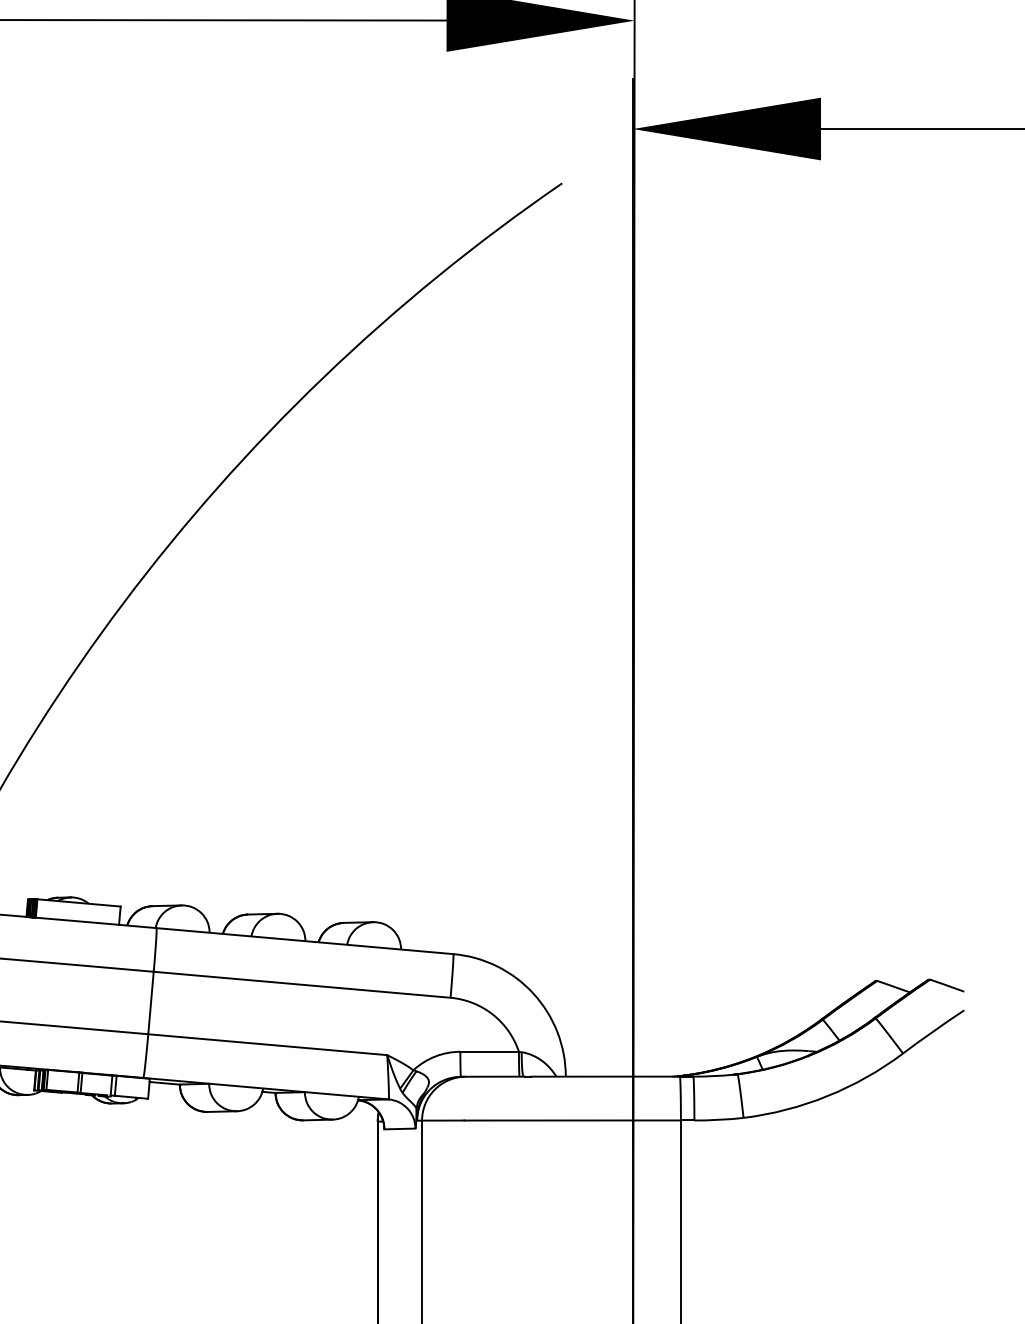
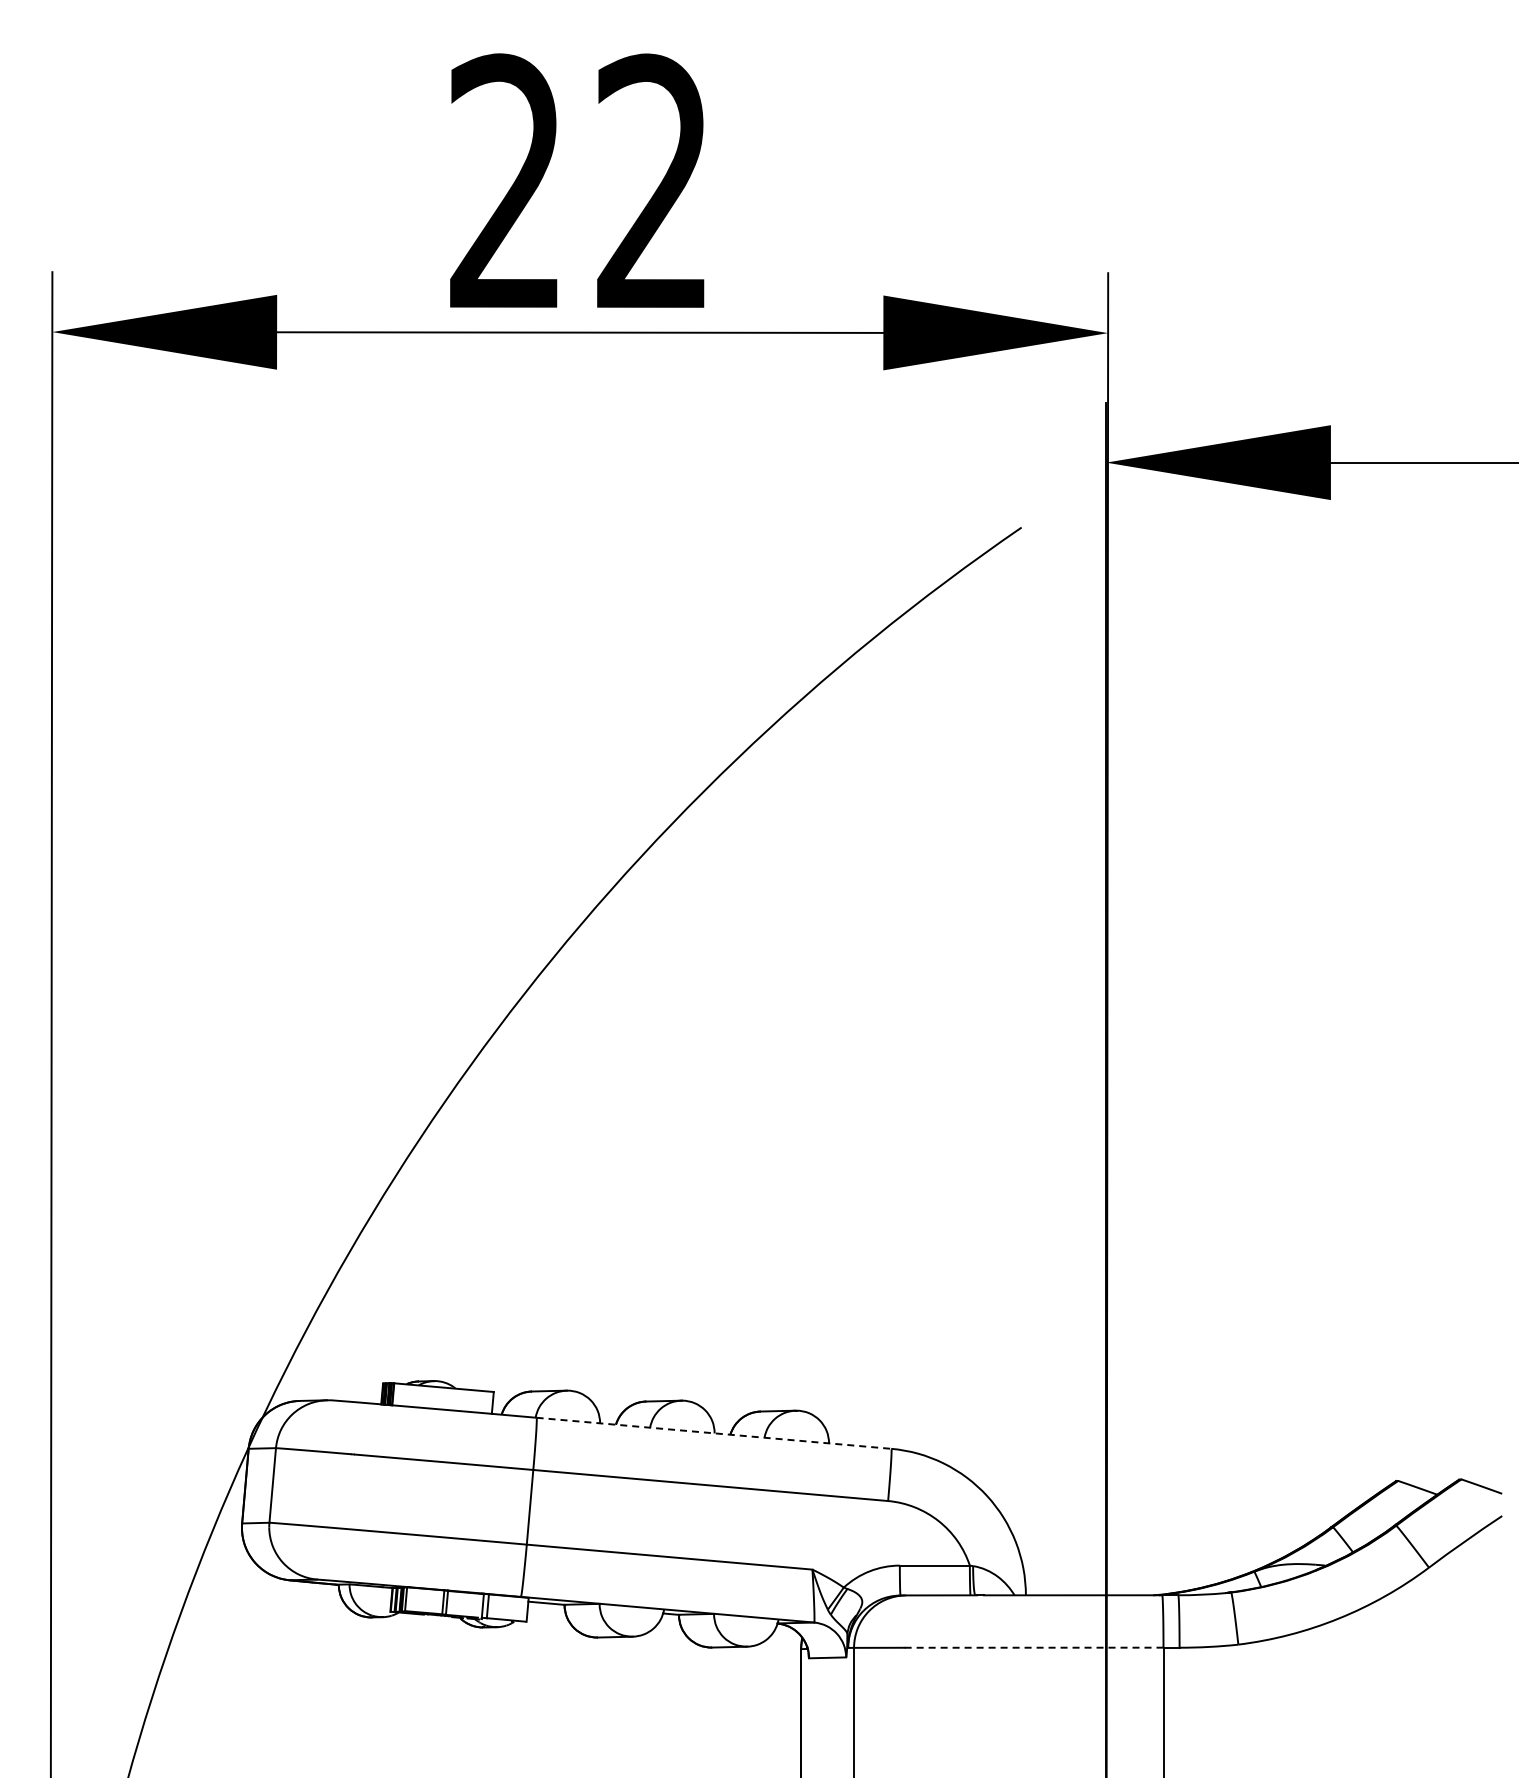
line: (305, 941) -> (714, 1433), solid -> dashed
line: (572, 1120) -> (1033, 1647), solid -> dashed

